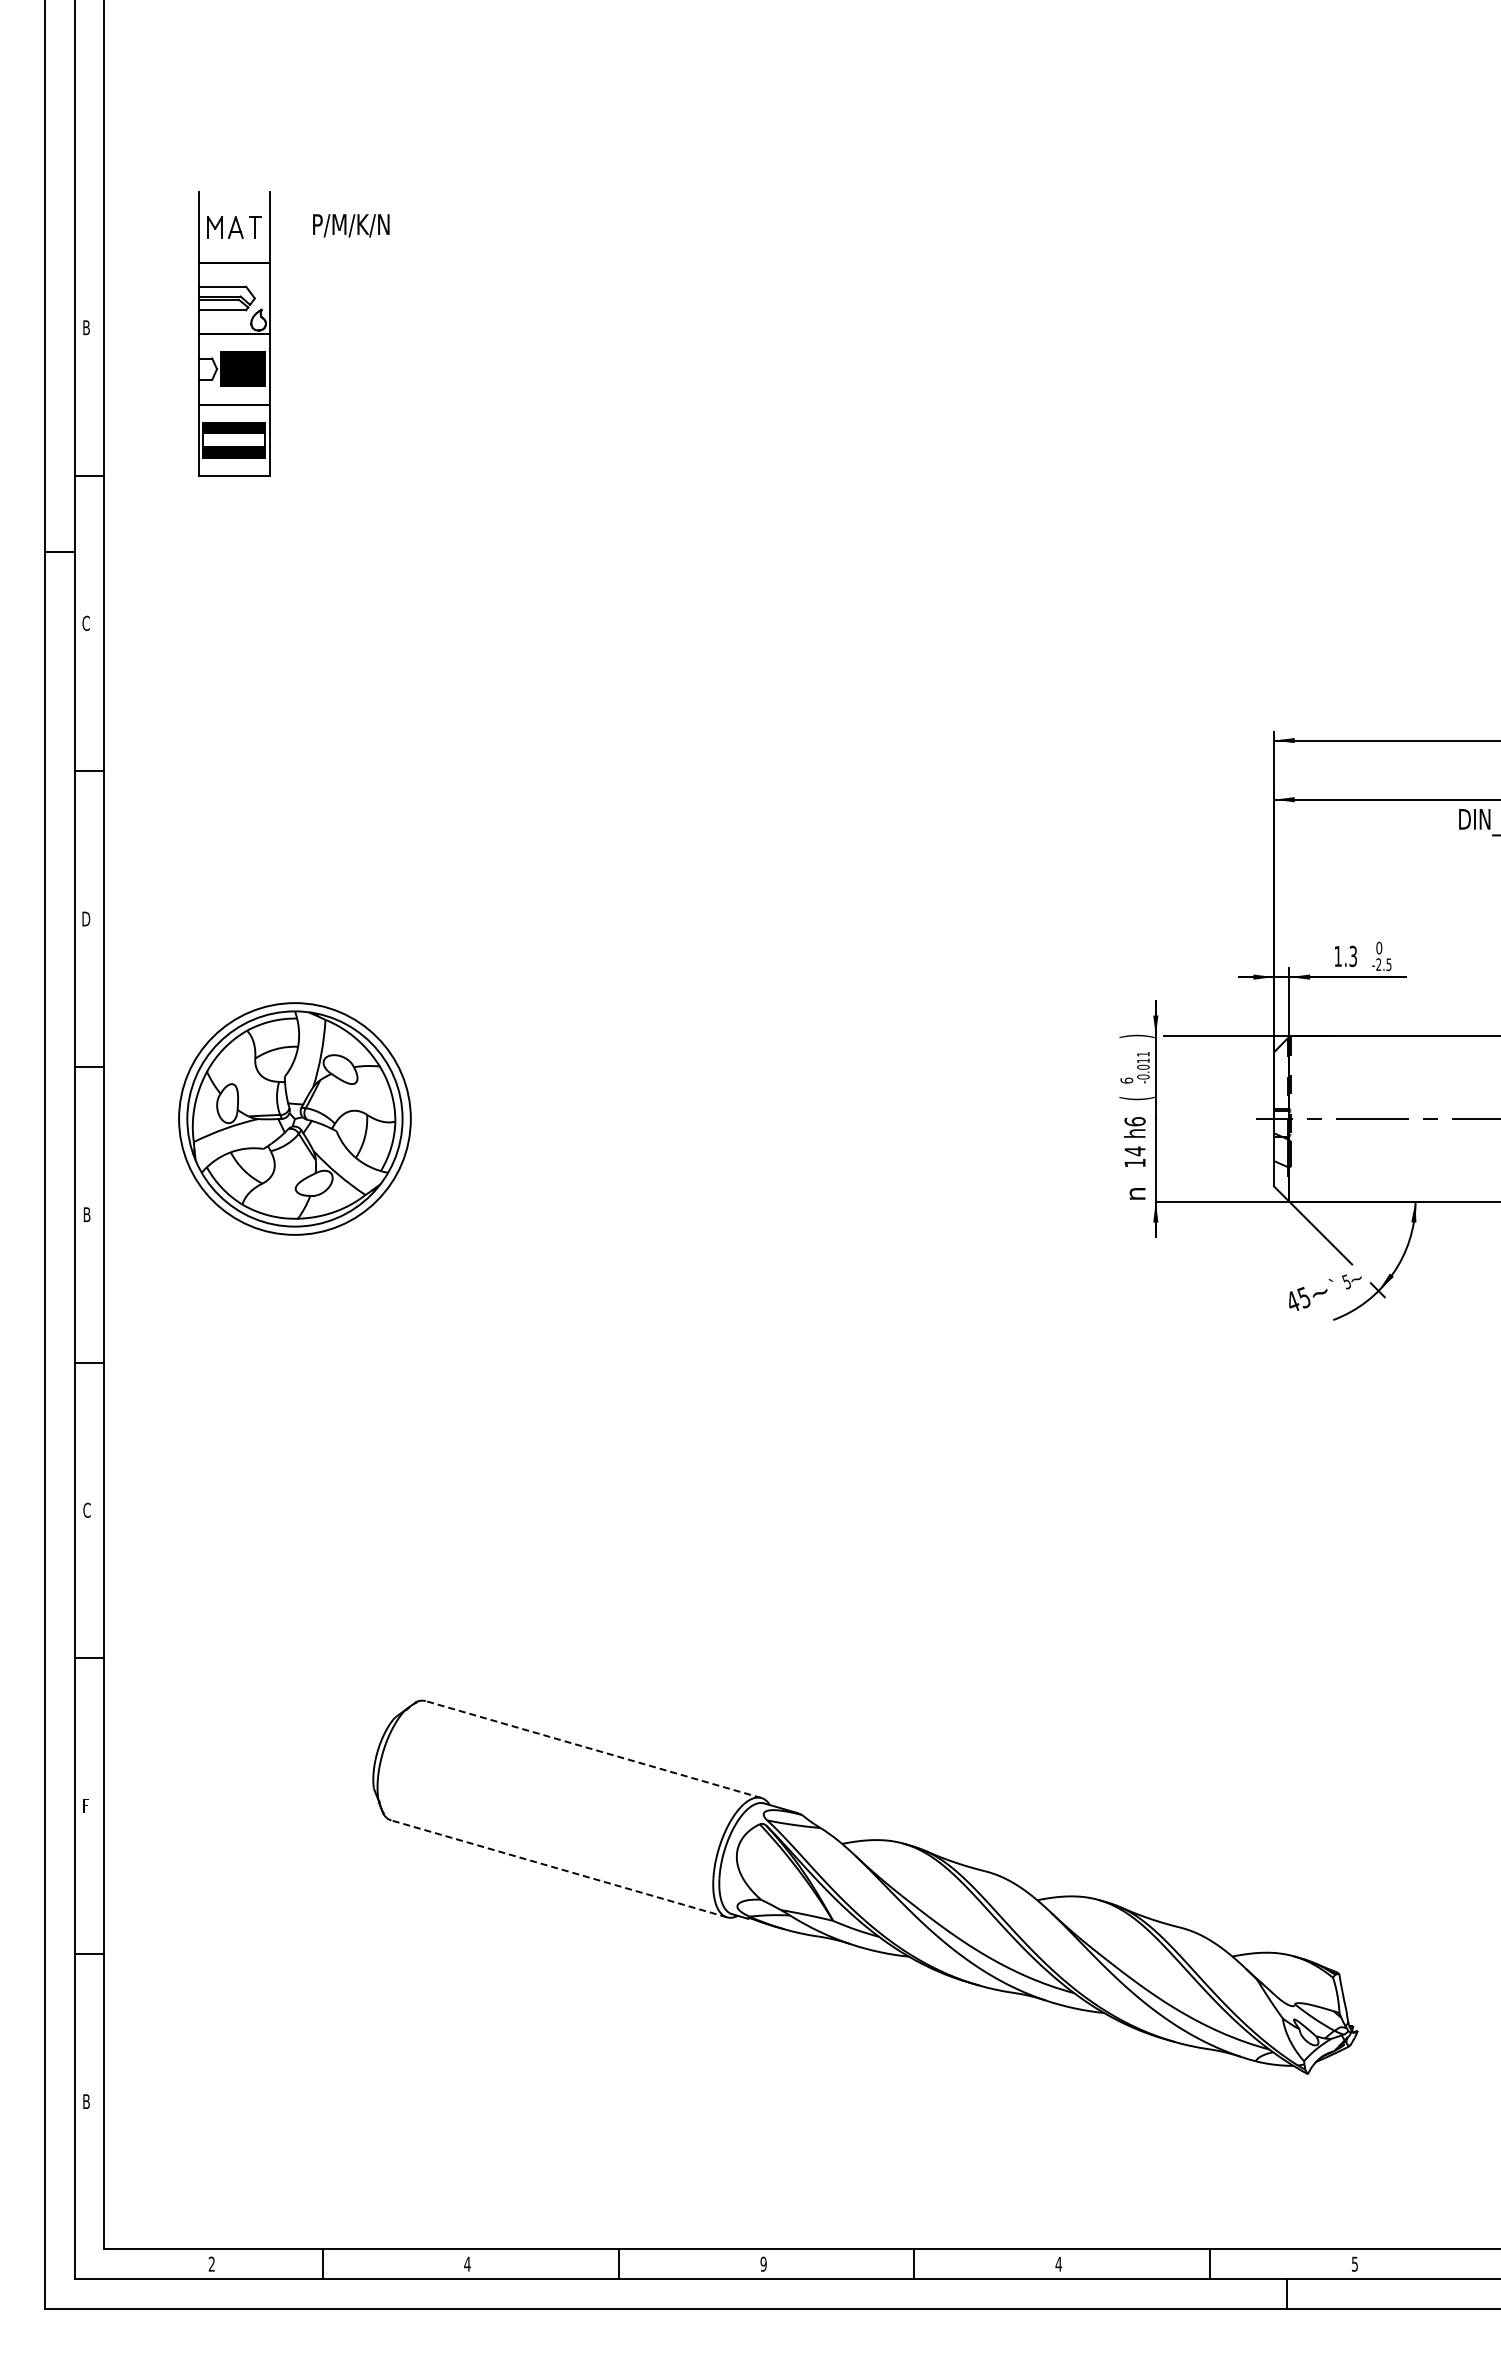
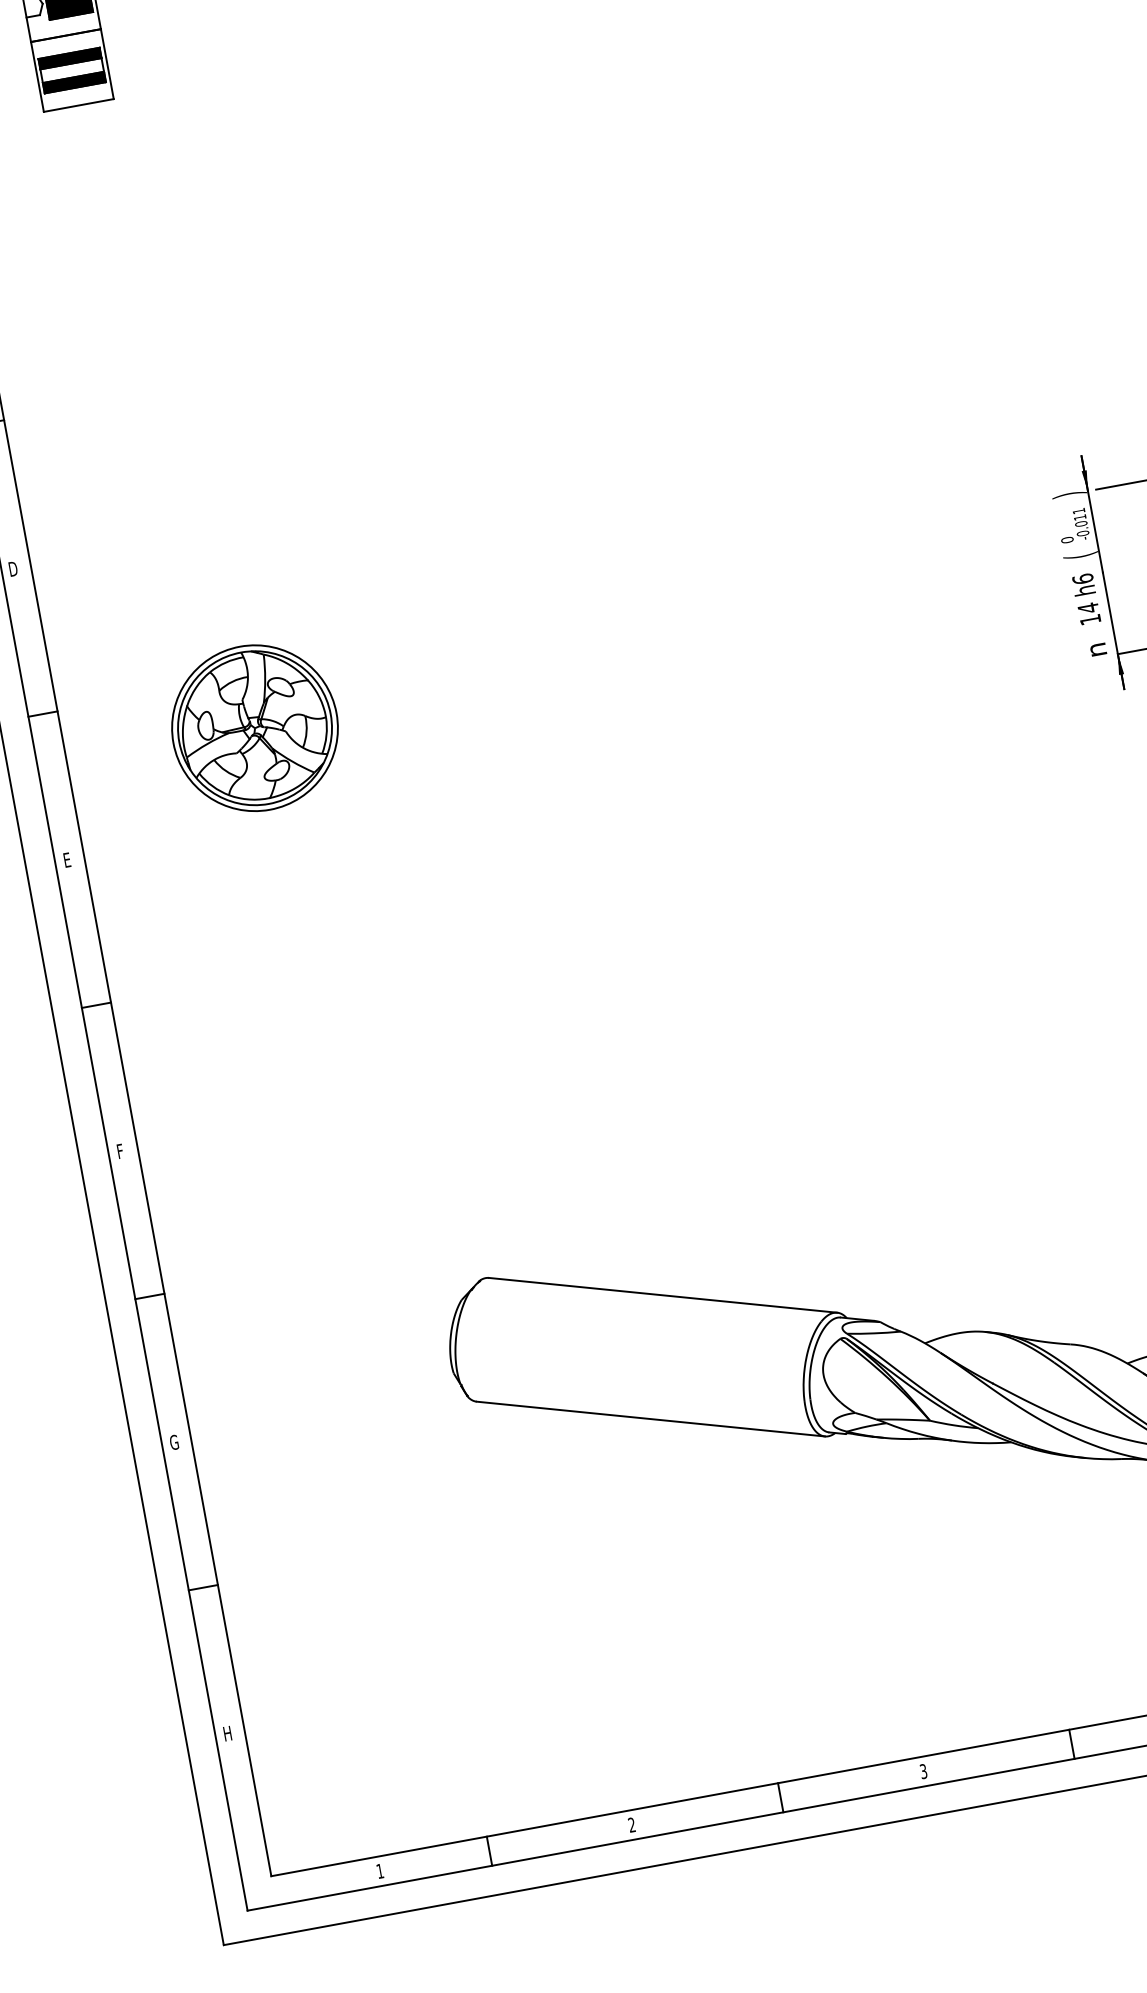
text: (1126, 1080) -> (1067, 540), 6 -> 0
part: (294, 1118) -> (254, 727), size x0.71
text: (86, 1214) -> (66, 859), B -> E
text: (86, 1509) -> (120, 1150), C -> F
line: (593, 1749) -> (663, 1295), dashed -> solid
text: (86, 1805) -> (173, 1442), F -> G
line: (559, 1868) -> (651, 1418), dashed -> solid
text: (86, 2101) -> (227, 1733), B -> H
text: (211, 2263) -> (379, 1870), 2 -> 1
text: (467, 2263) -> (631, 1824), 4 -> 2
text: (763, 2263) -> (923, 1770), 9 -> 3

